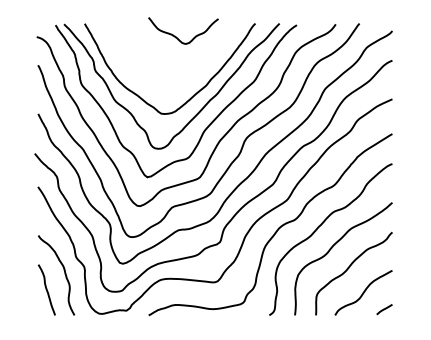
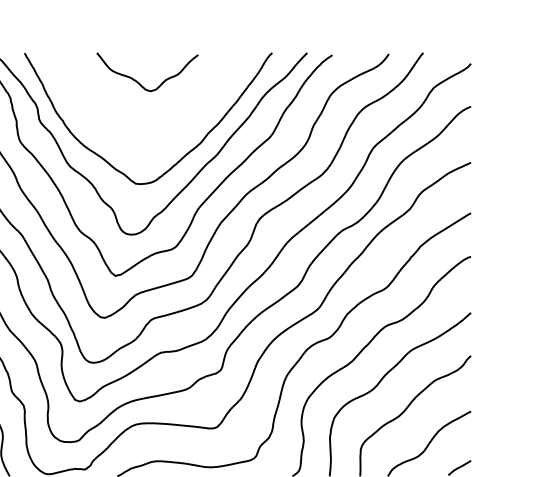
curve: (176, 36) -> (137, 80), moved

